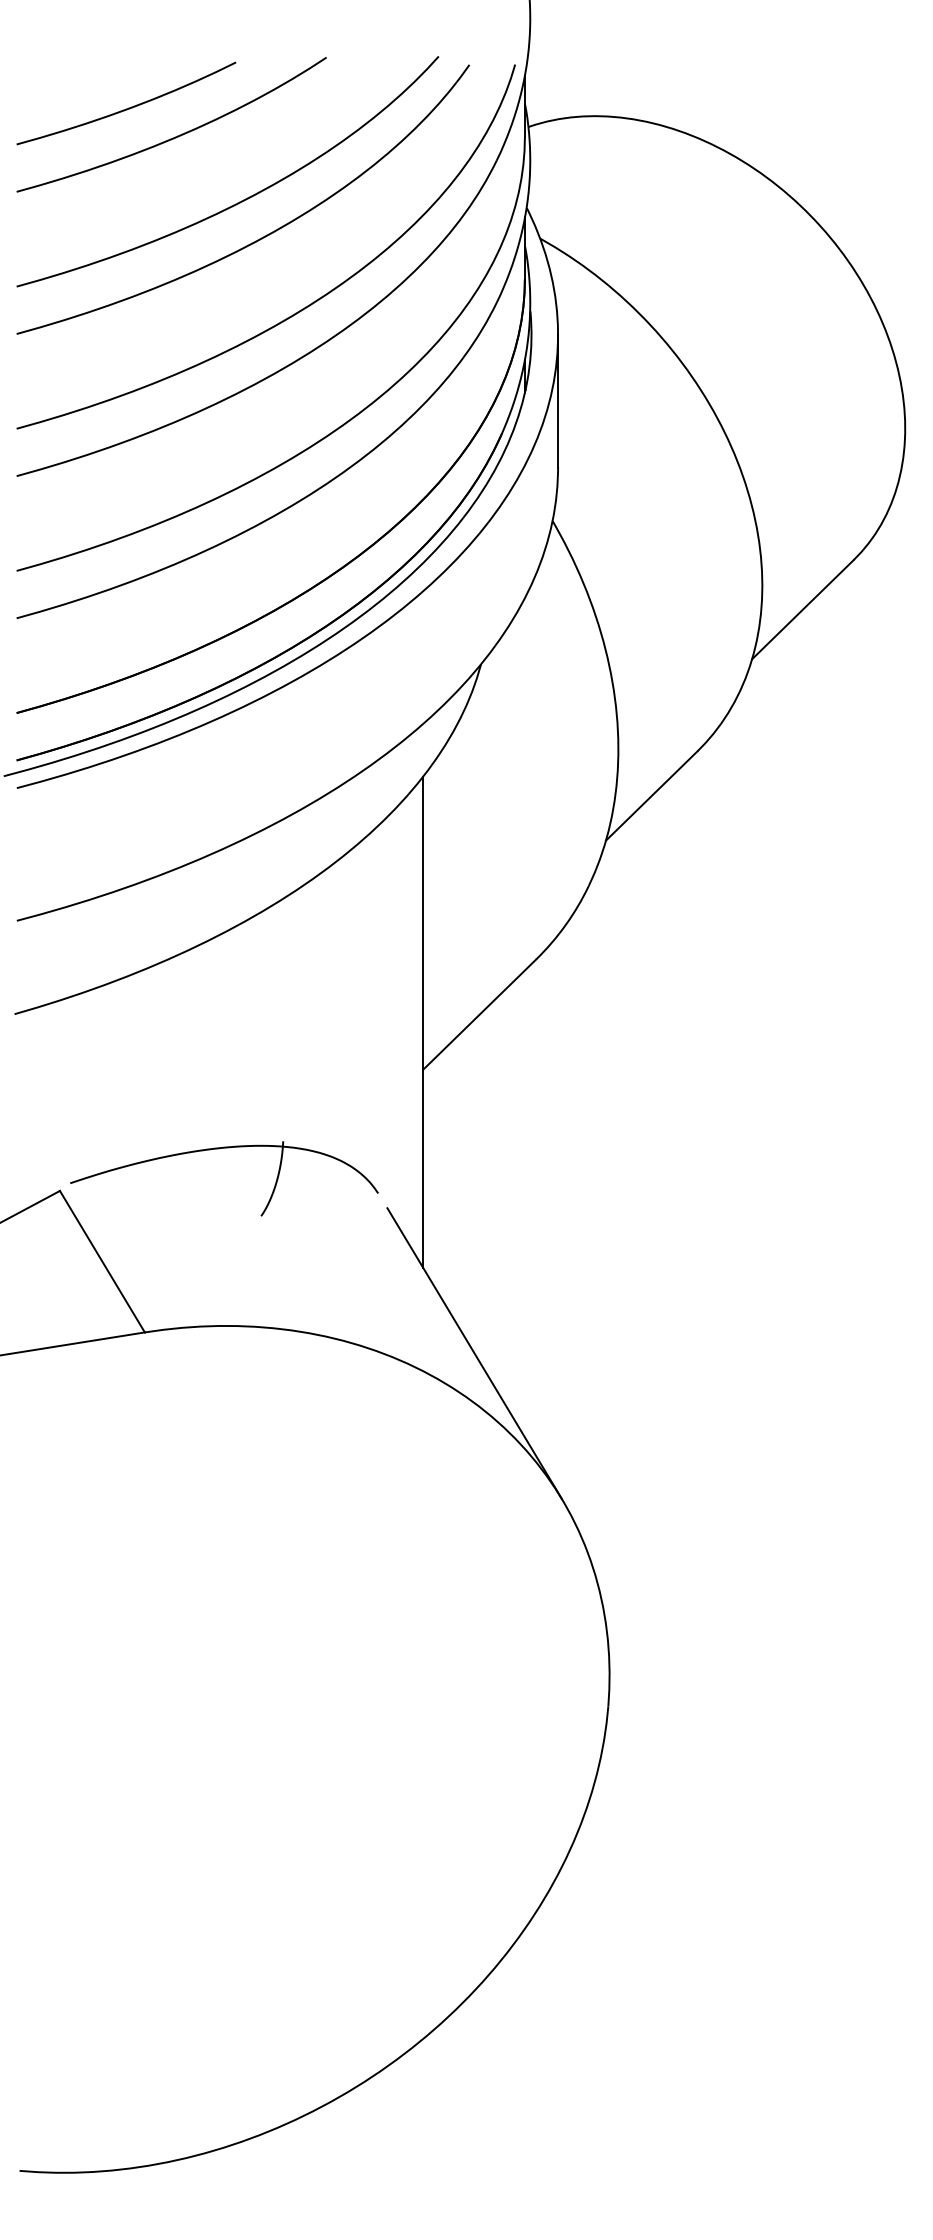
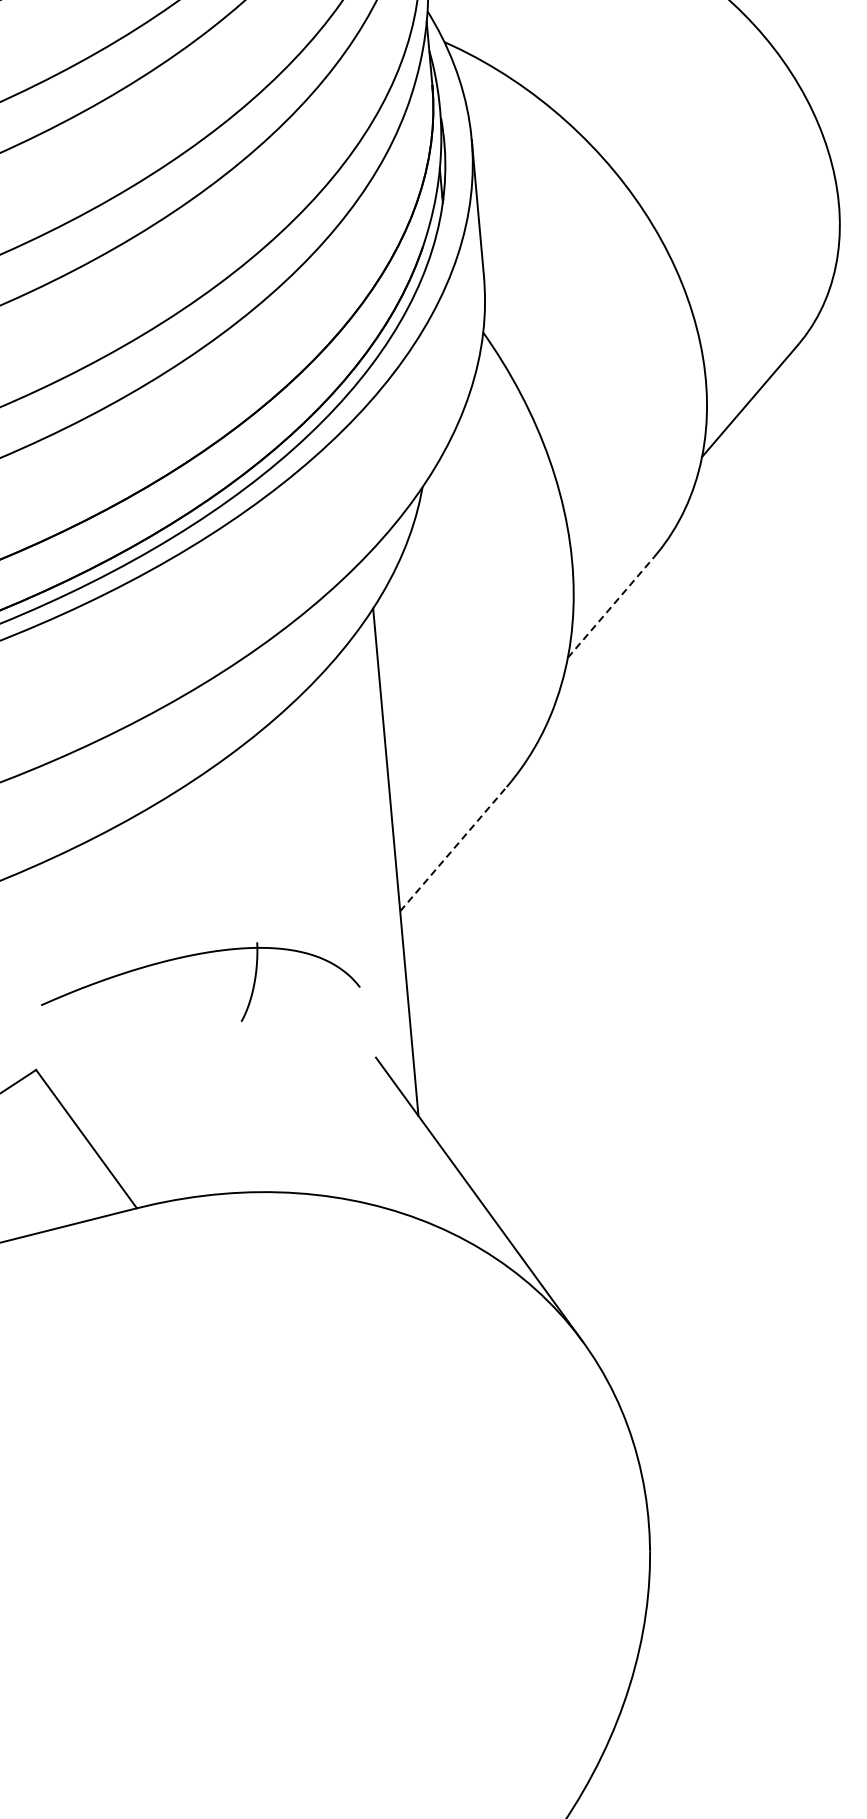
line: (651, 795) -> (610, 606), solid -> dashed
line: (479, 1014) -> (453, 849), solid -> dashed
part: (219, 1149) -> (192, 956), moved

